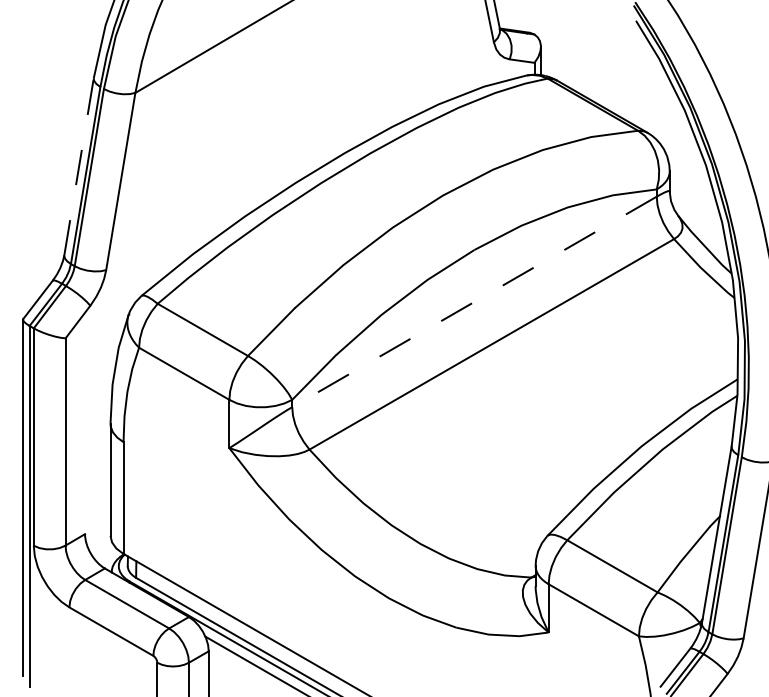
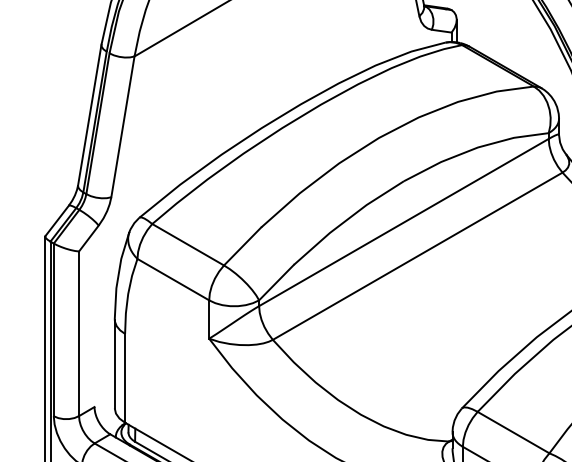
line: (79, 166) -> (90, 114), dashed -> solid
line: (474, 302) -> (403, 222), dashed -> solid

